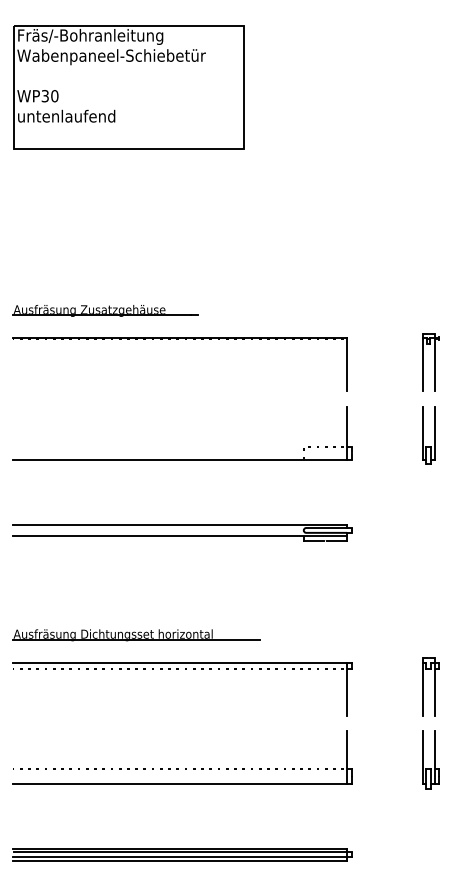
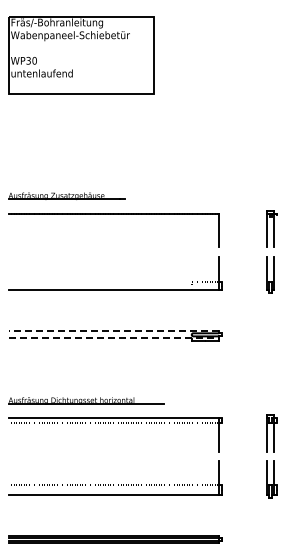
line: (179, 525) -> (113, 331), solid -> dashed
line: (181, 536) -> (114, 338), solid -> dashed

